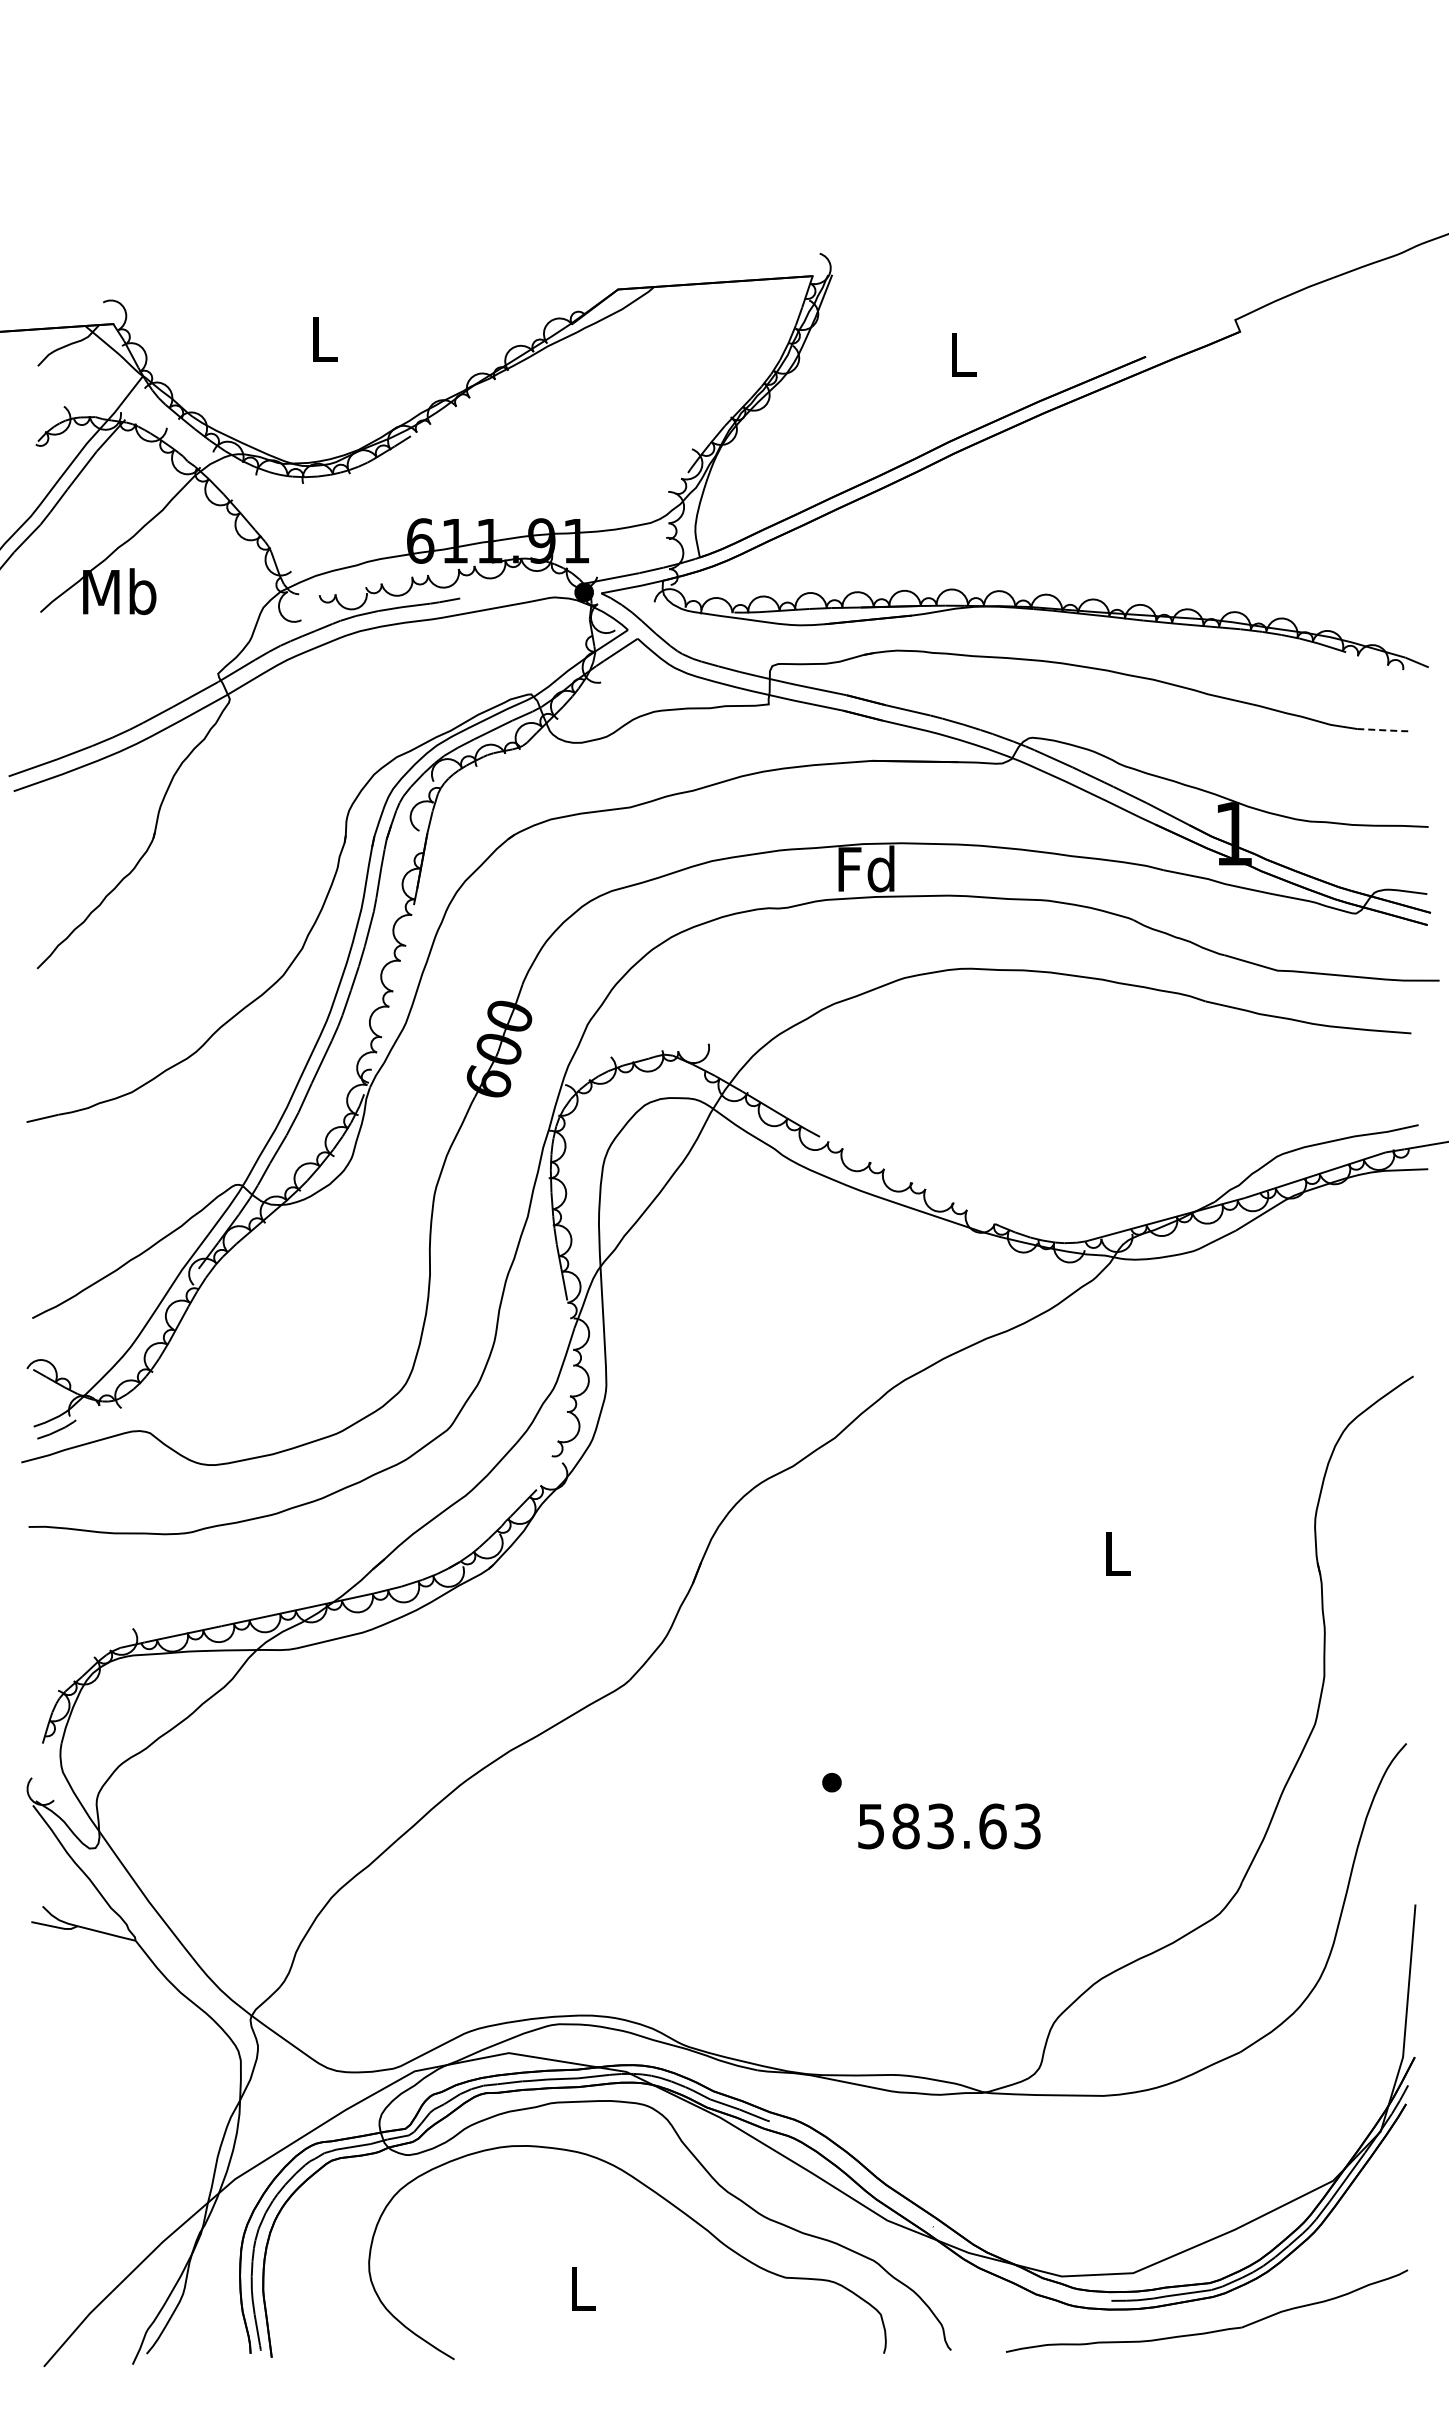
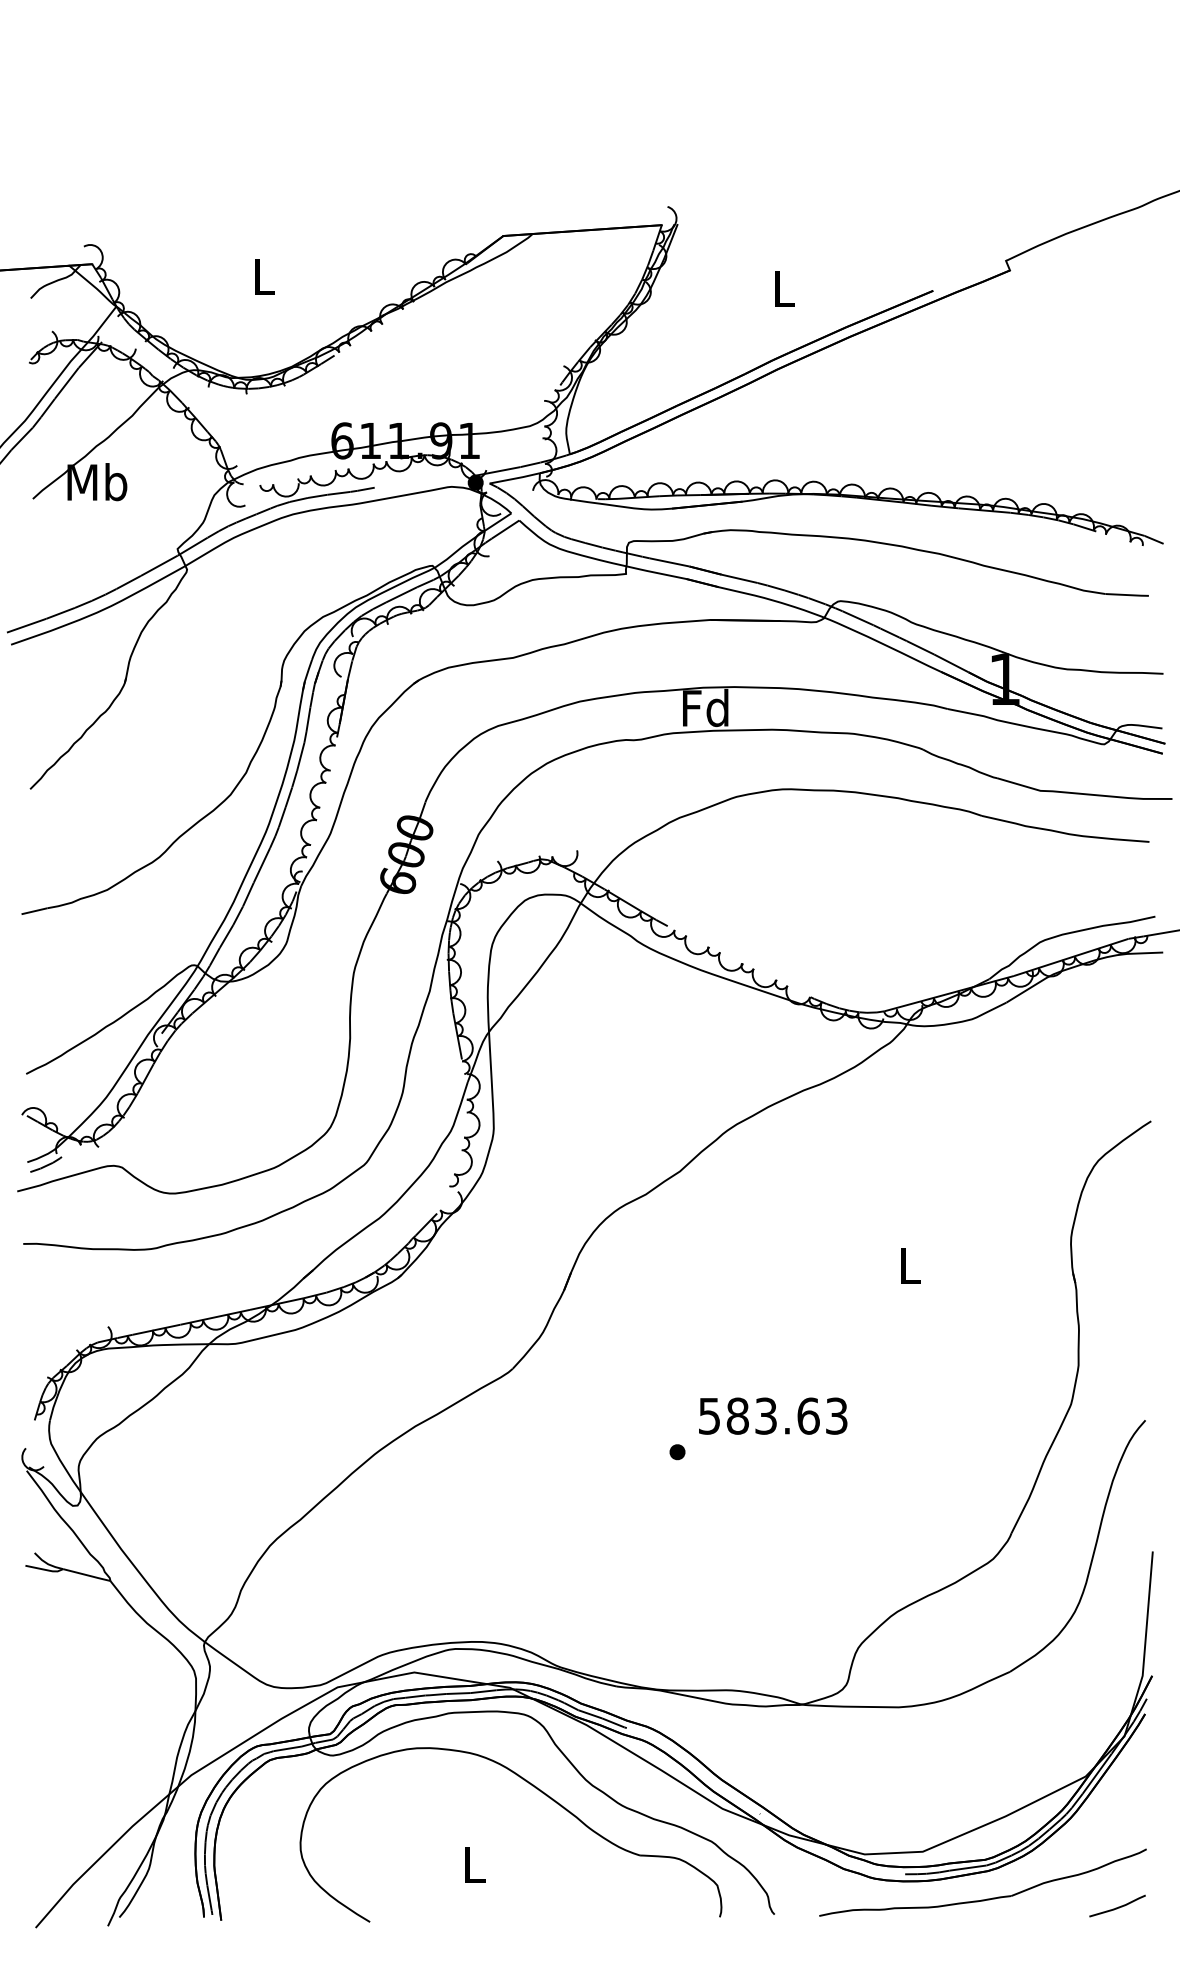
line: (1384, 730) -> (1127, 595), dashed -> solid
text: (949, 1826) -> (773, 1416), moved
line: (1371, 2341) -> (1116, 1907), added

